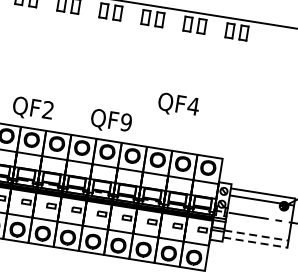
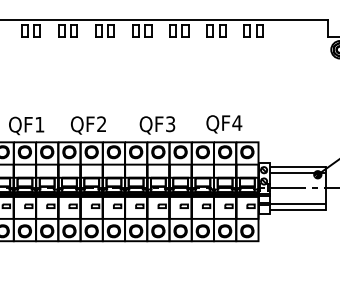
text: (178, 105) -> (224, 124), moved
text: (126, 121) -> (170, 123), QF9 -> QF3
line: (257, 235) -> (298, 203), dashed -> solid
line: (255, 242) -> (298, 209), dashed -> solid

